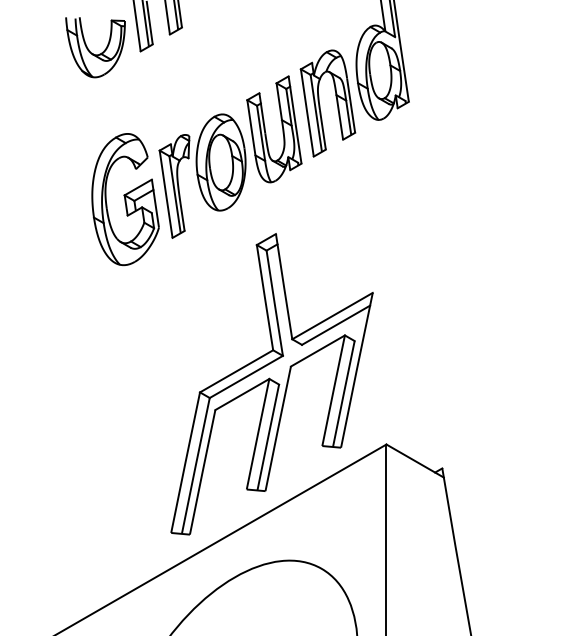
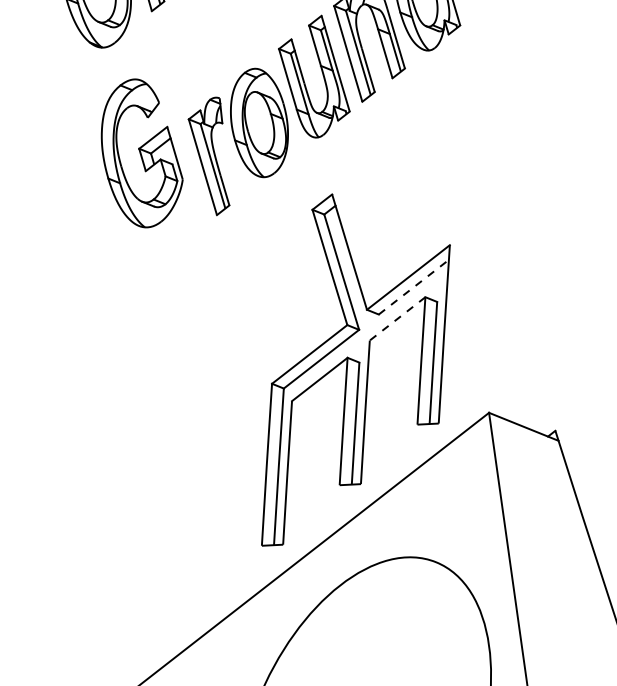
part: (125, 199) -> (140, 153), moved
line: (336, 325) -> (414, 287), solid -> dashed
line: (317, 351) -> (397, 319), solid -> dashed

